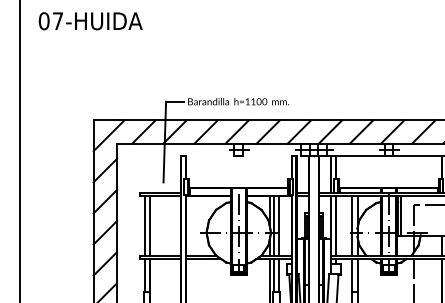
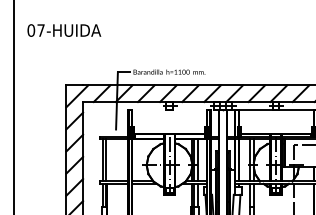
text: (90, 21) -> (64, 30), moved

